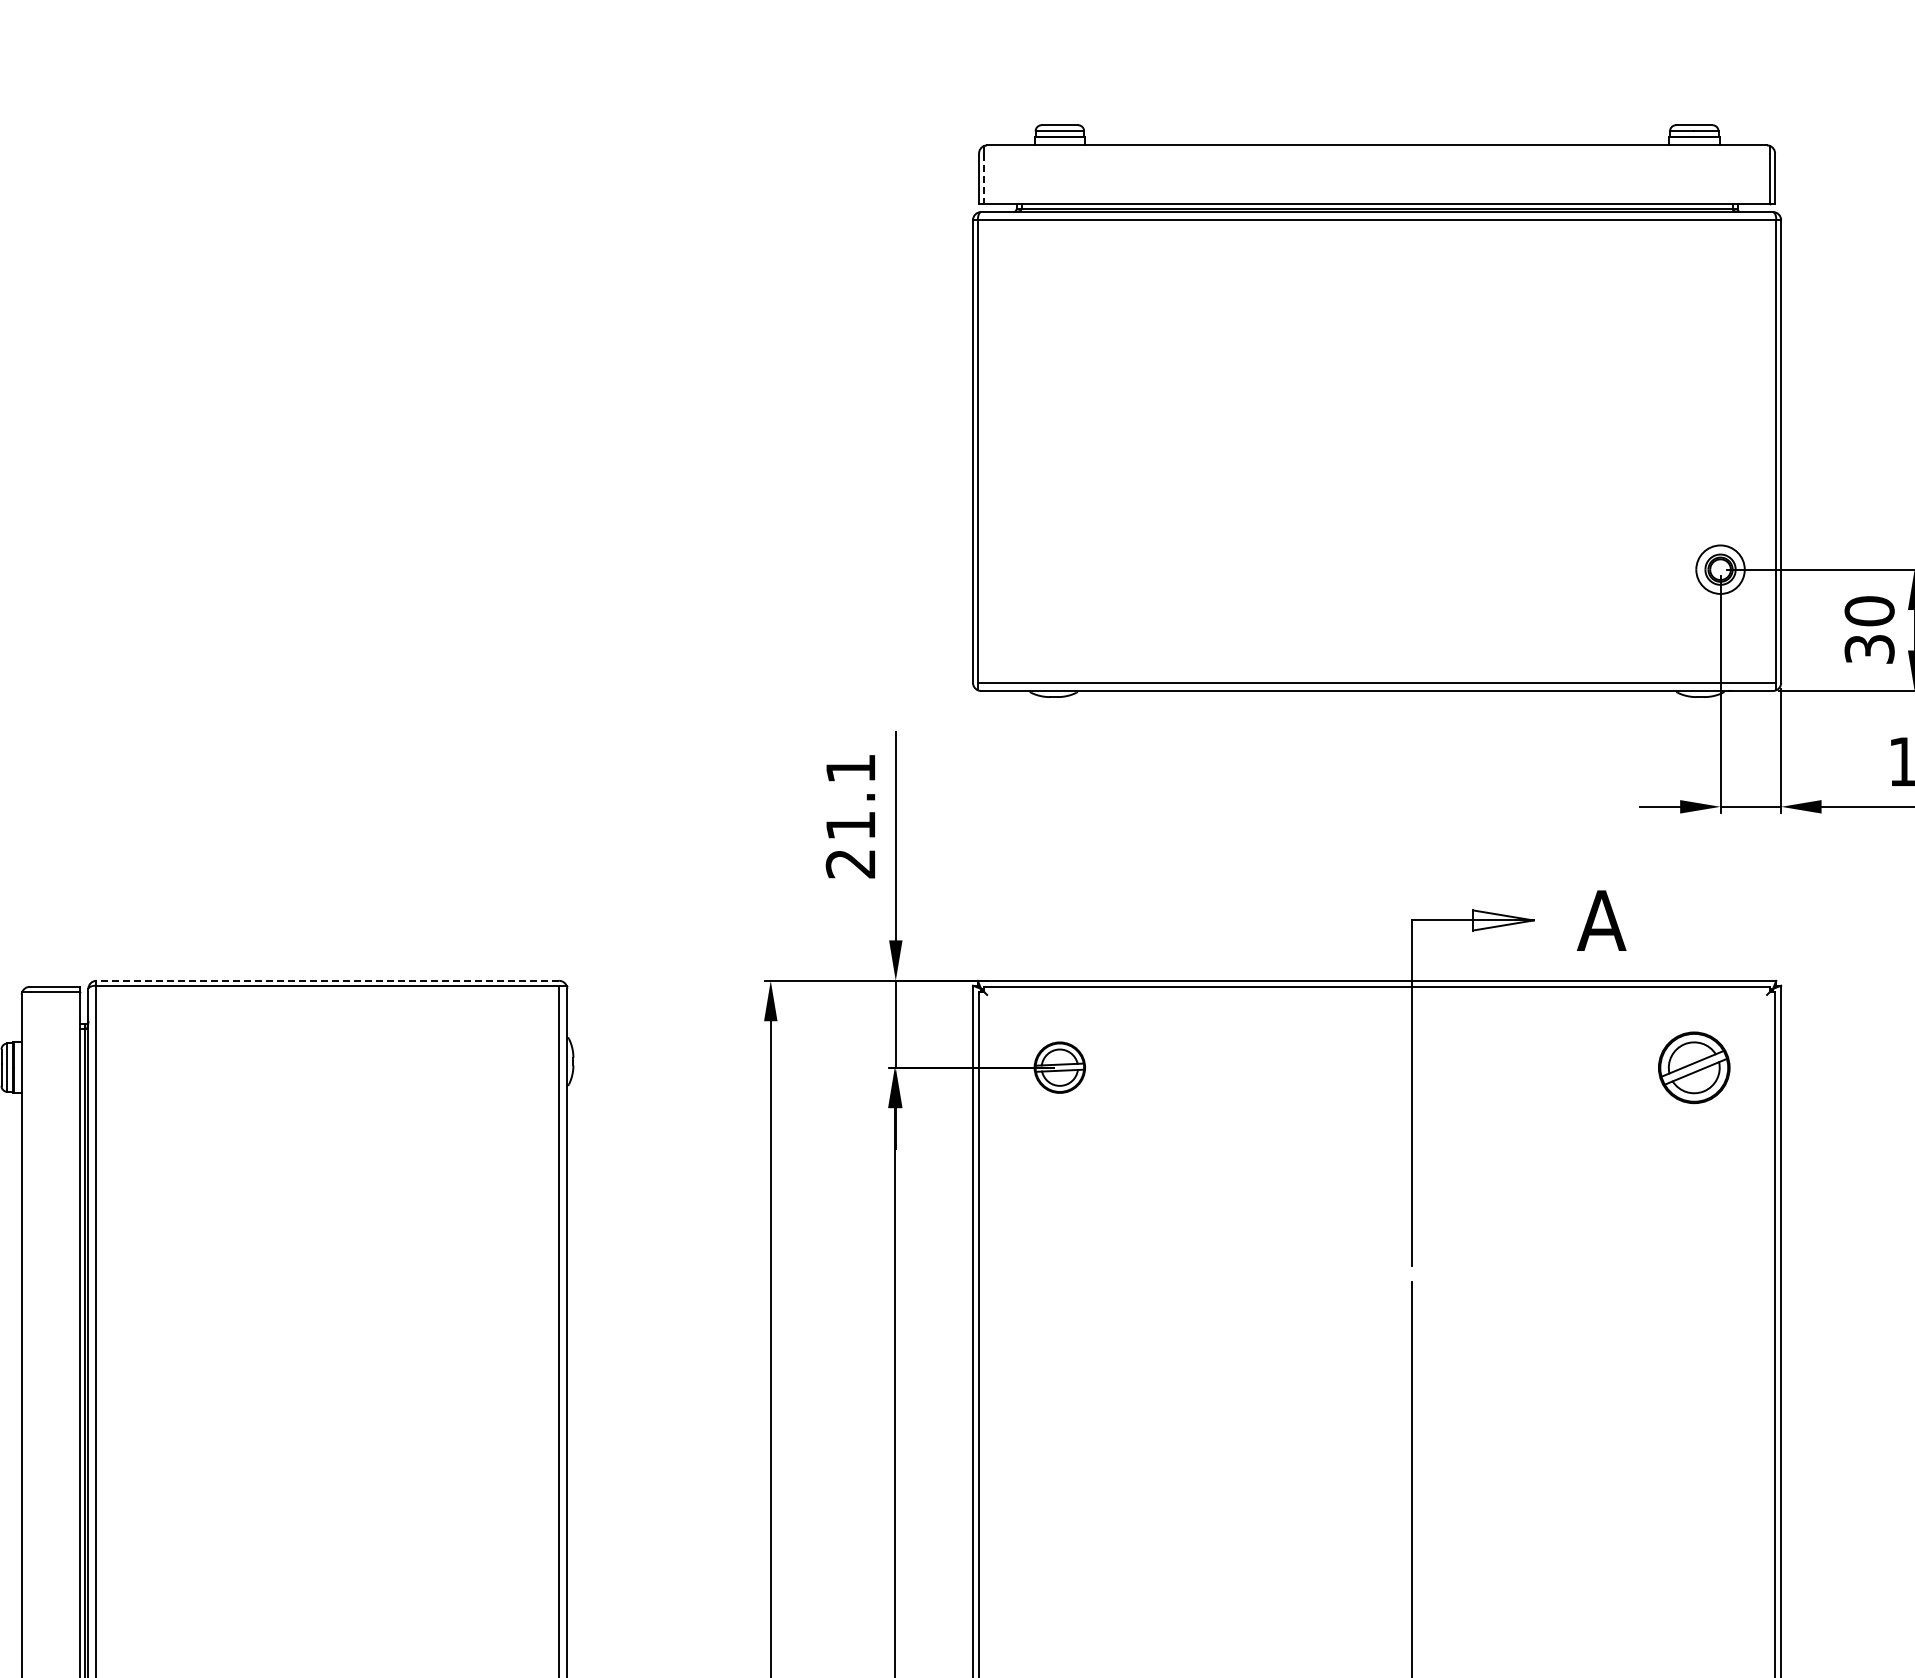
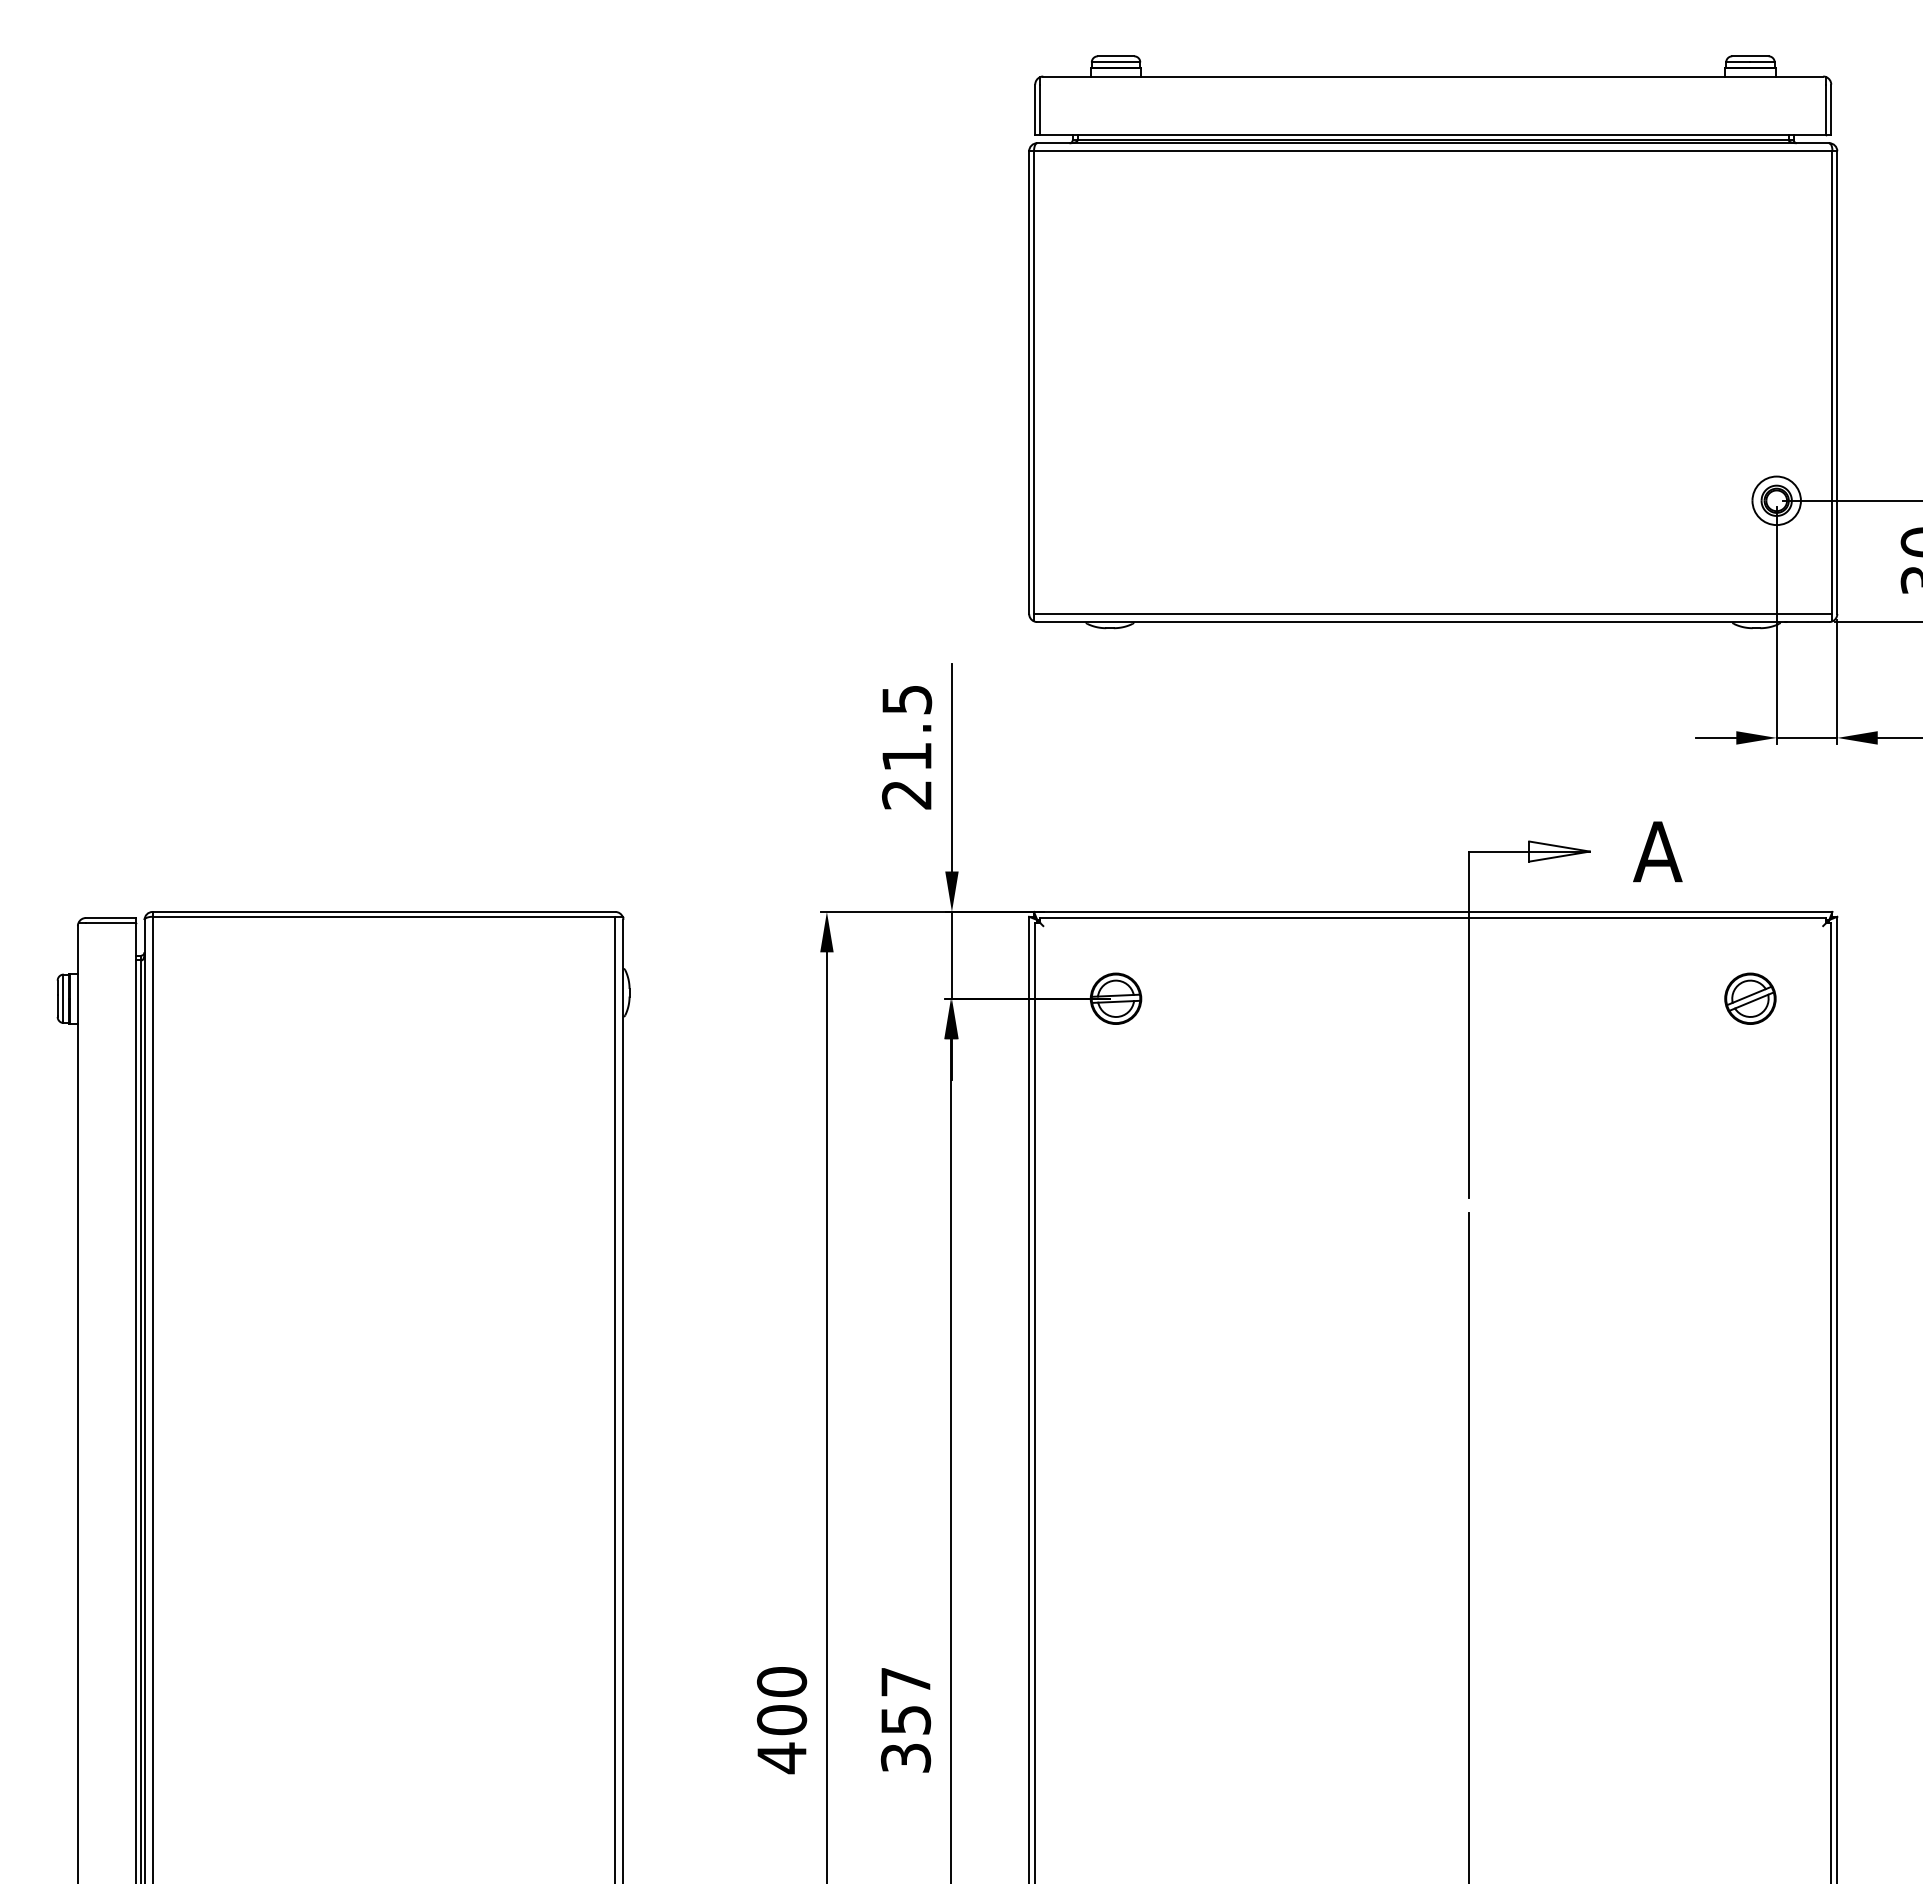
line: (984, 179) -> (1040, 110), dashed -> solid
text: (851, 769) -> (907, 700), 21.1 -> 21.5
line: (327, 980) -> (383, 911), dashed -> solid
part: (1694, 1067) -> (1750, 998), size x0.71

